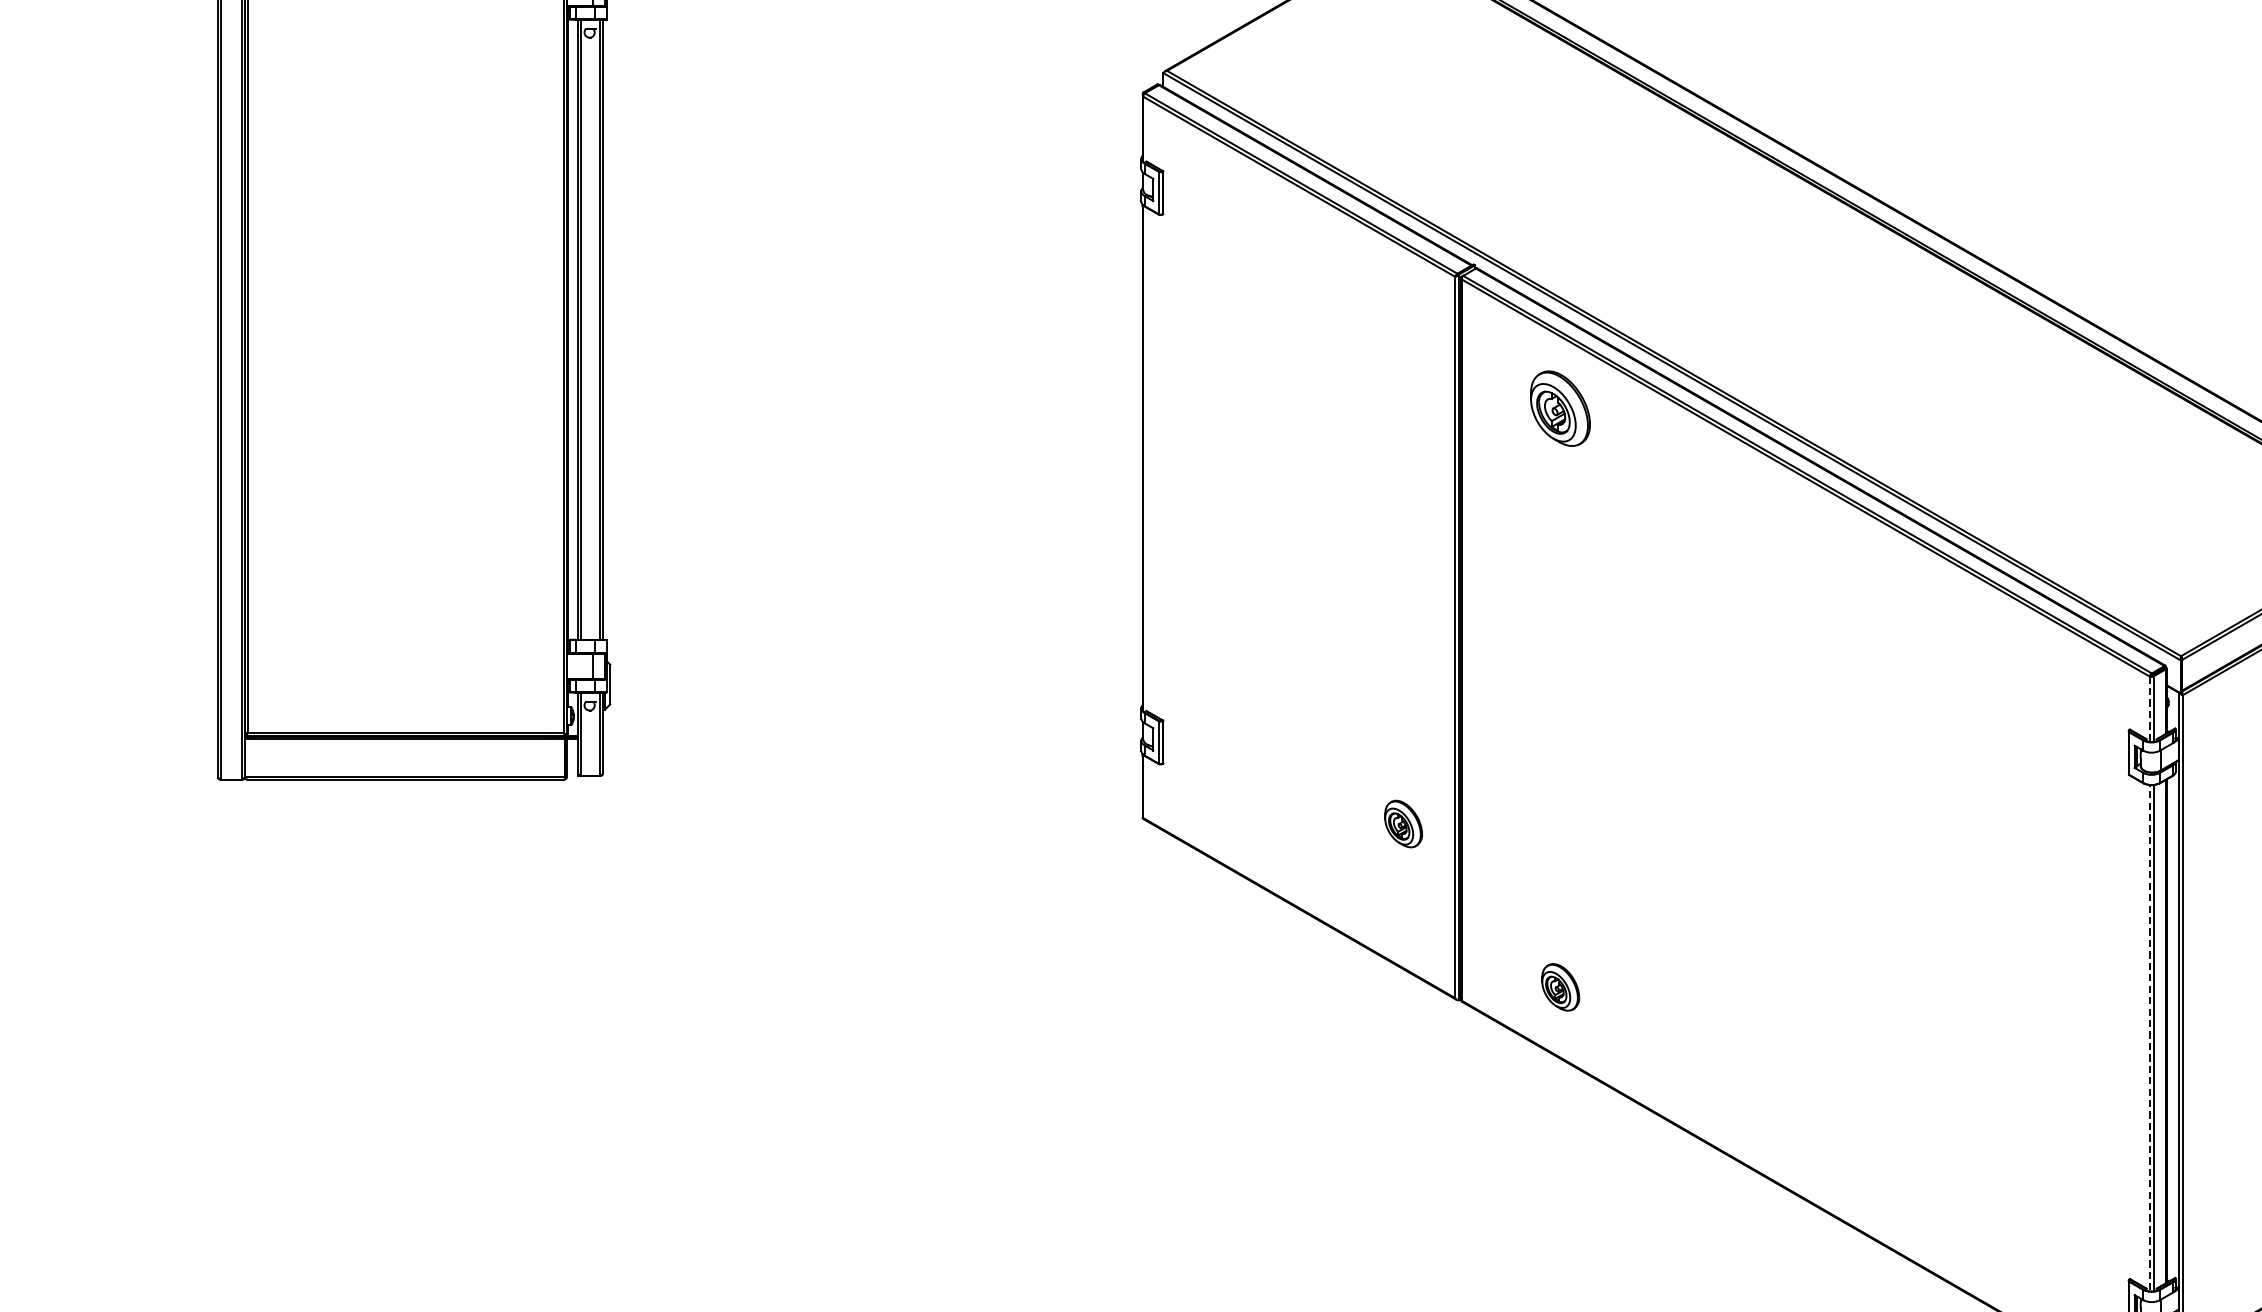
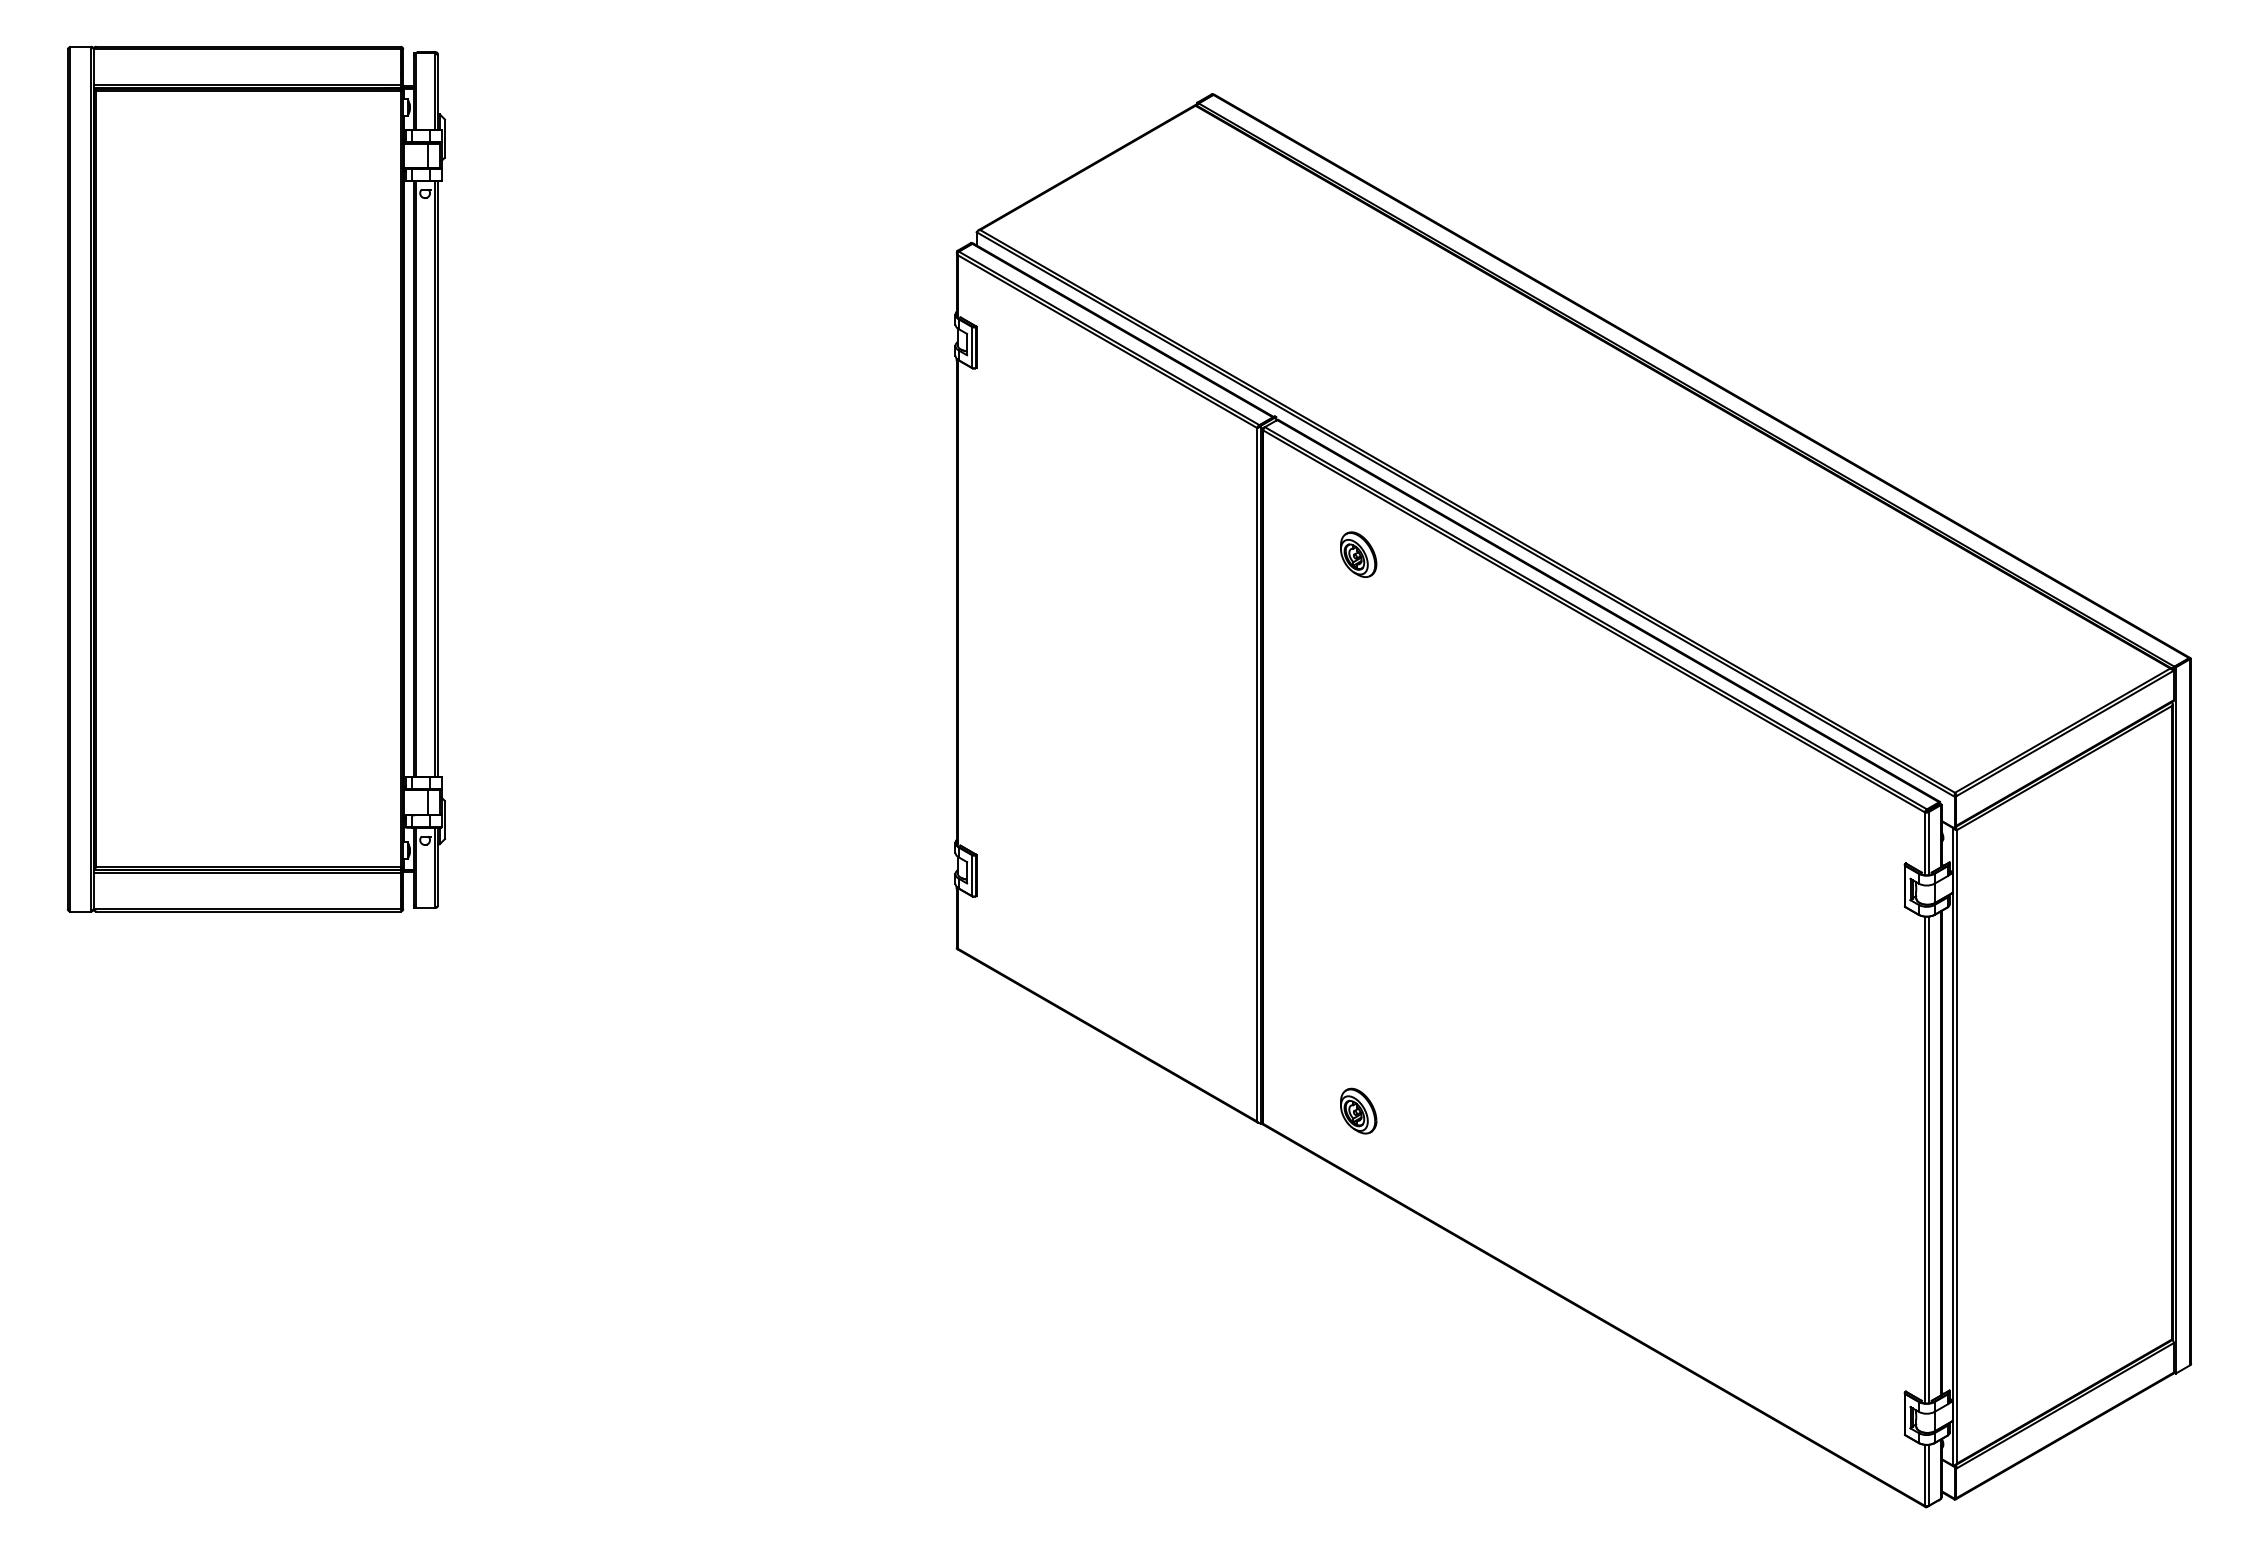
part: (1560, 408) -> (1358, 554), size x0.62
line: (2149, 708) -> (1924, 843), dashed -> solid
part: (1403, 823) -> (1207, 953), removed
line: (2149, 1037) -> (1924, 1159), dashed -> solid

